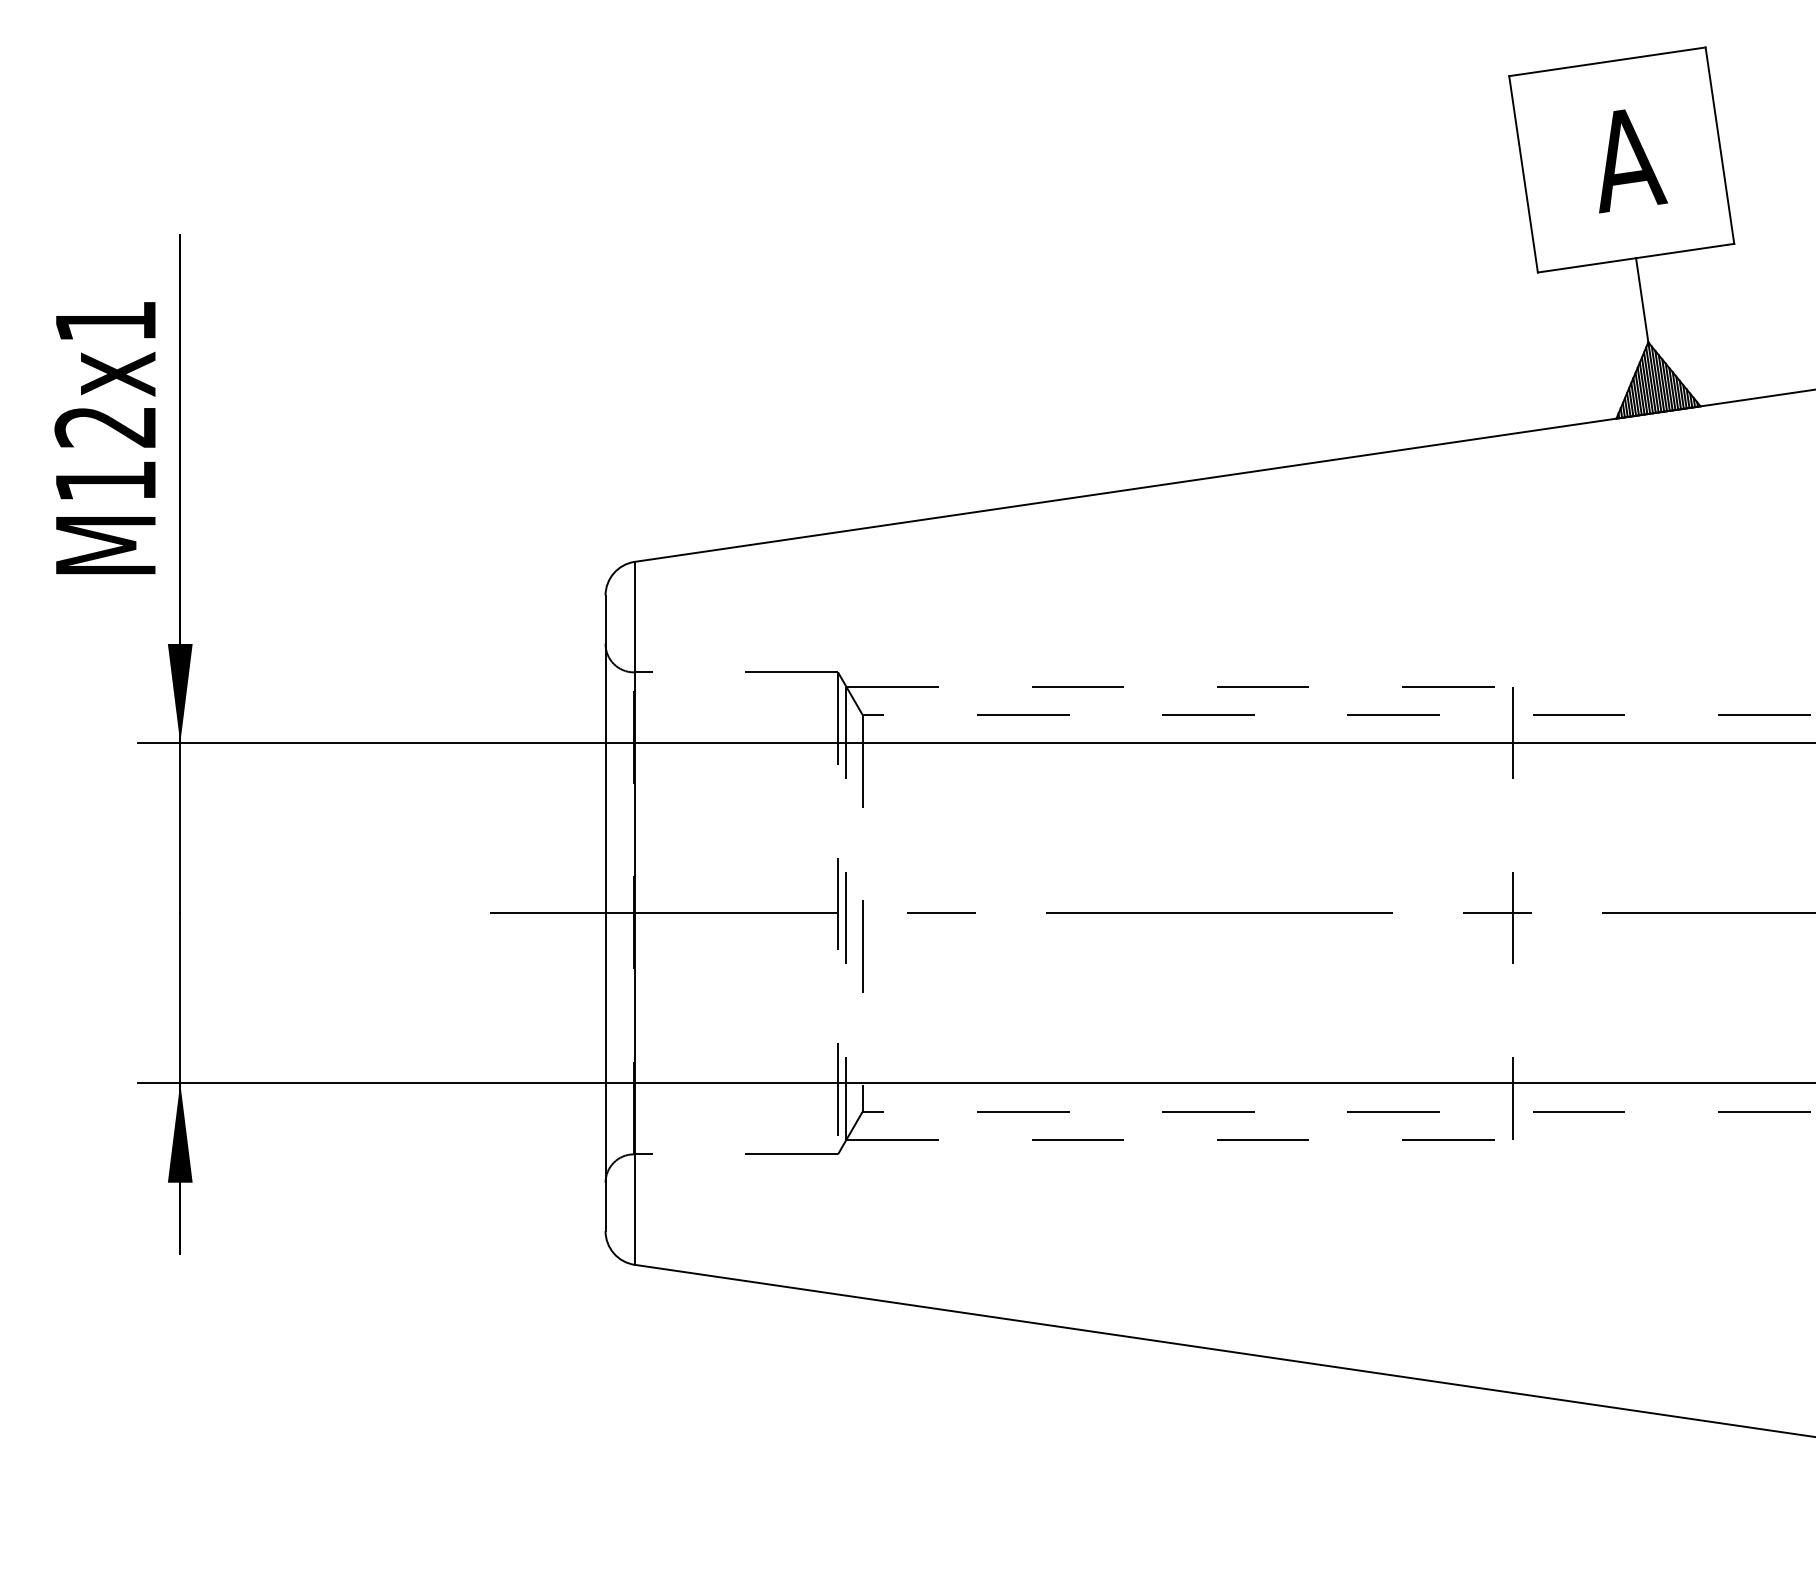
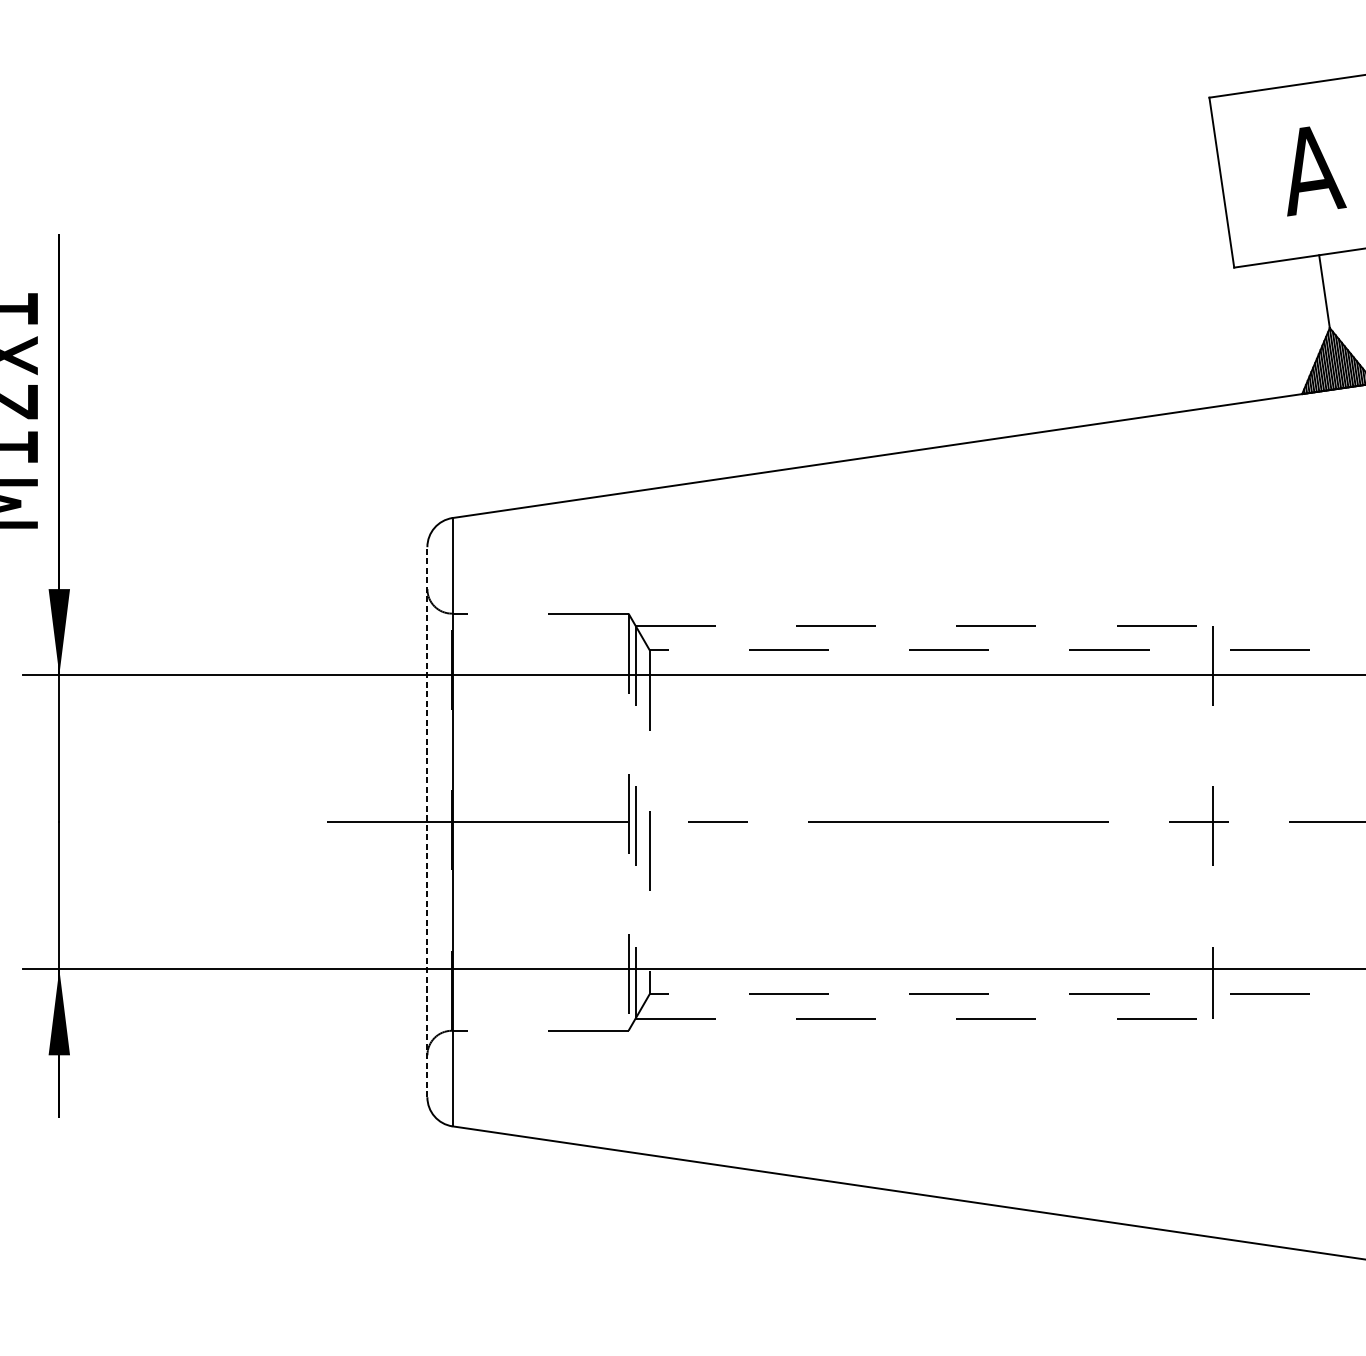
line: (605, 913) -> (427, 822), solid -> dashed

